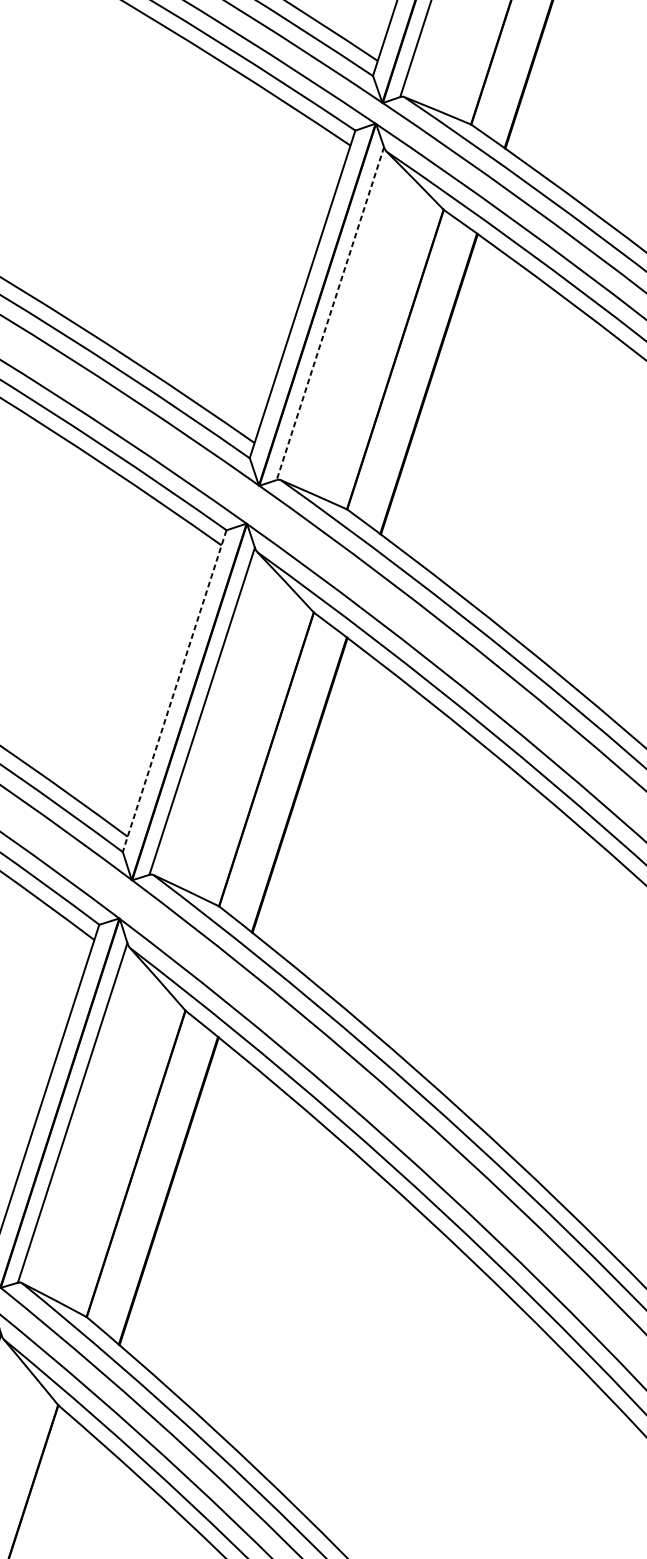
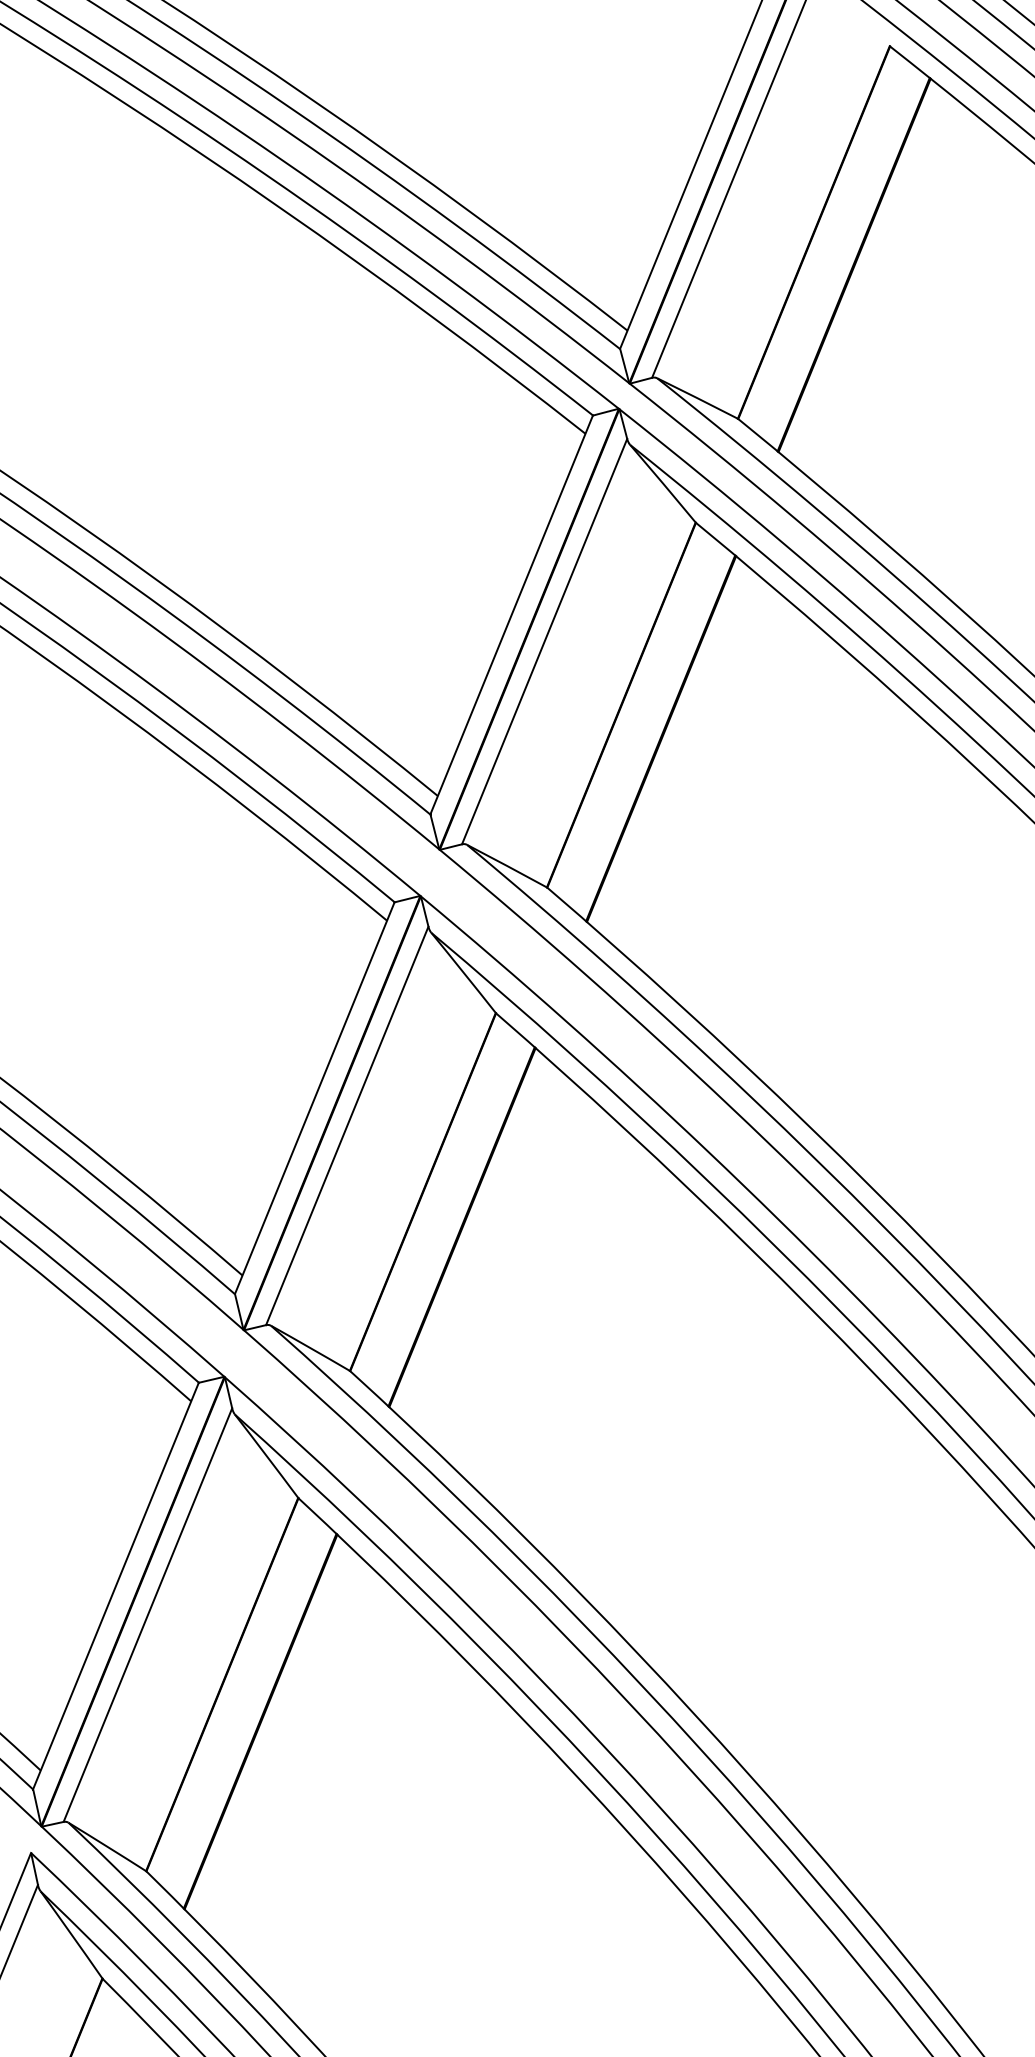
line: (330, 313) -> (544, 641), dashed -> solid
line: (174, 691) -> (314, 1098), dashed -> solid

